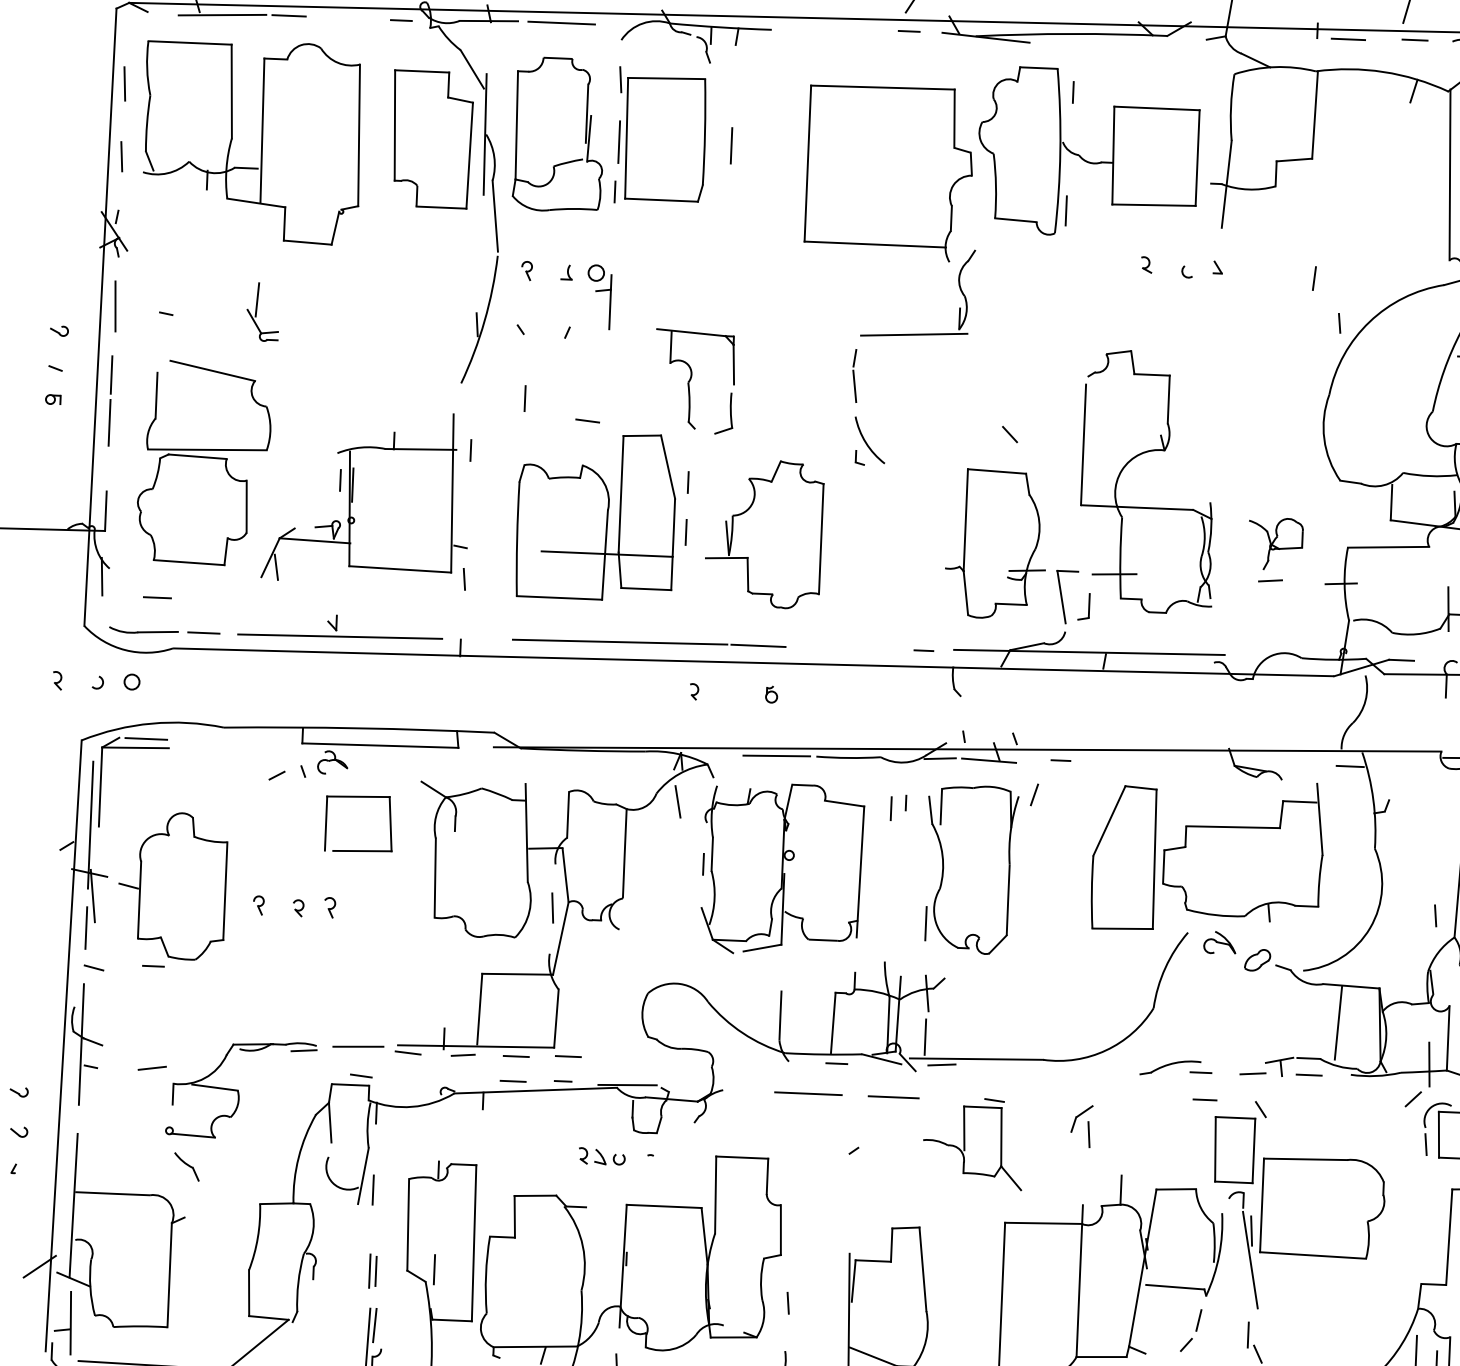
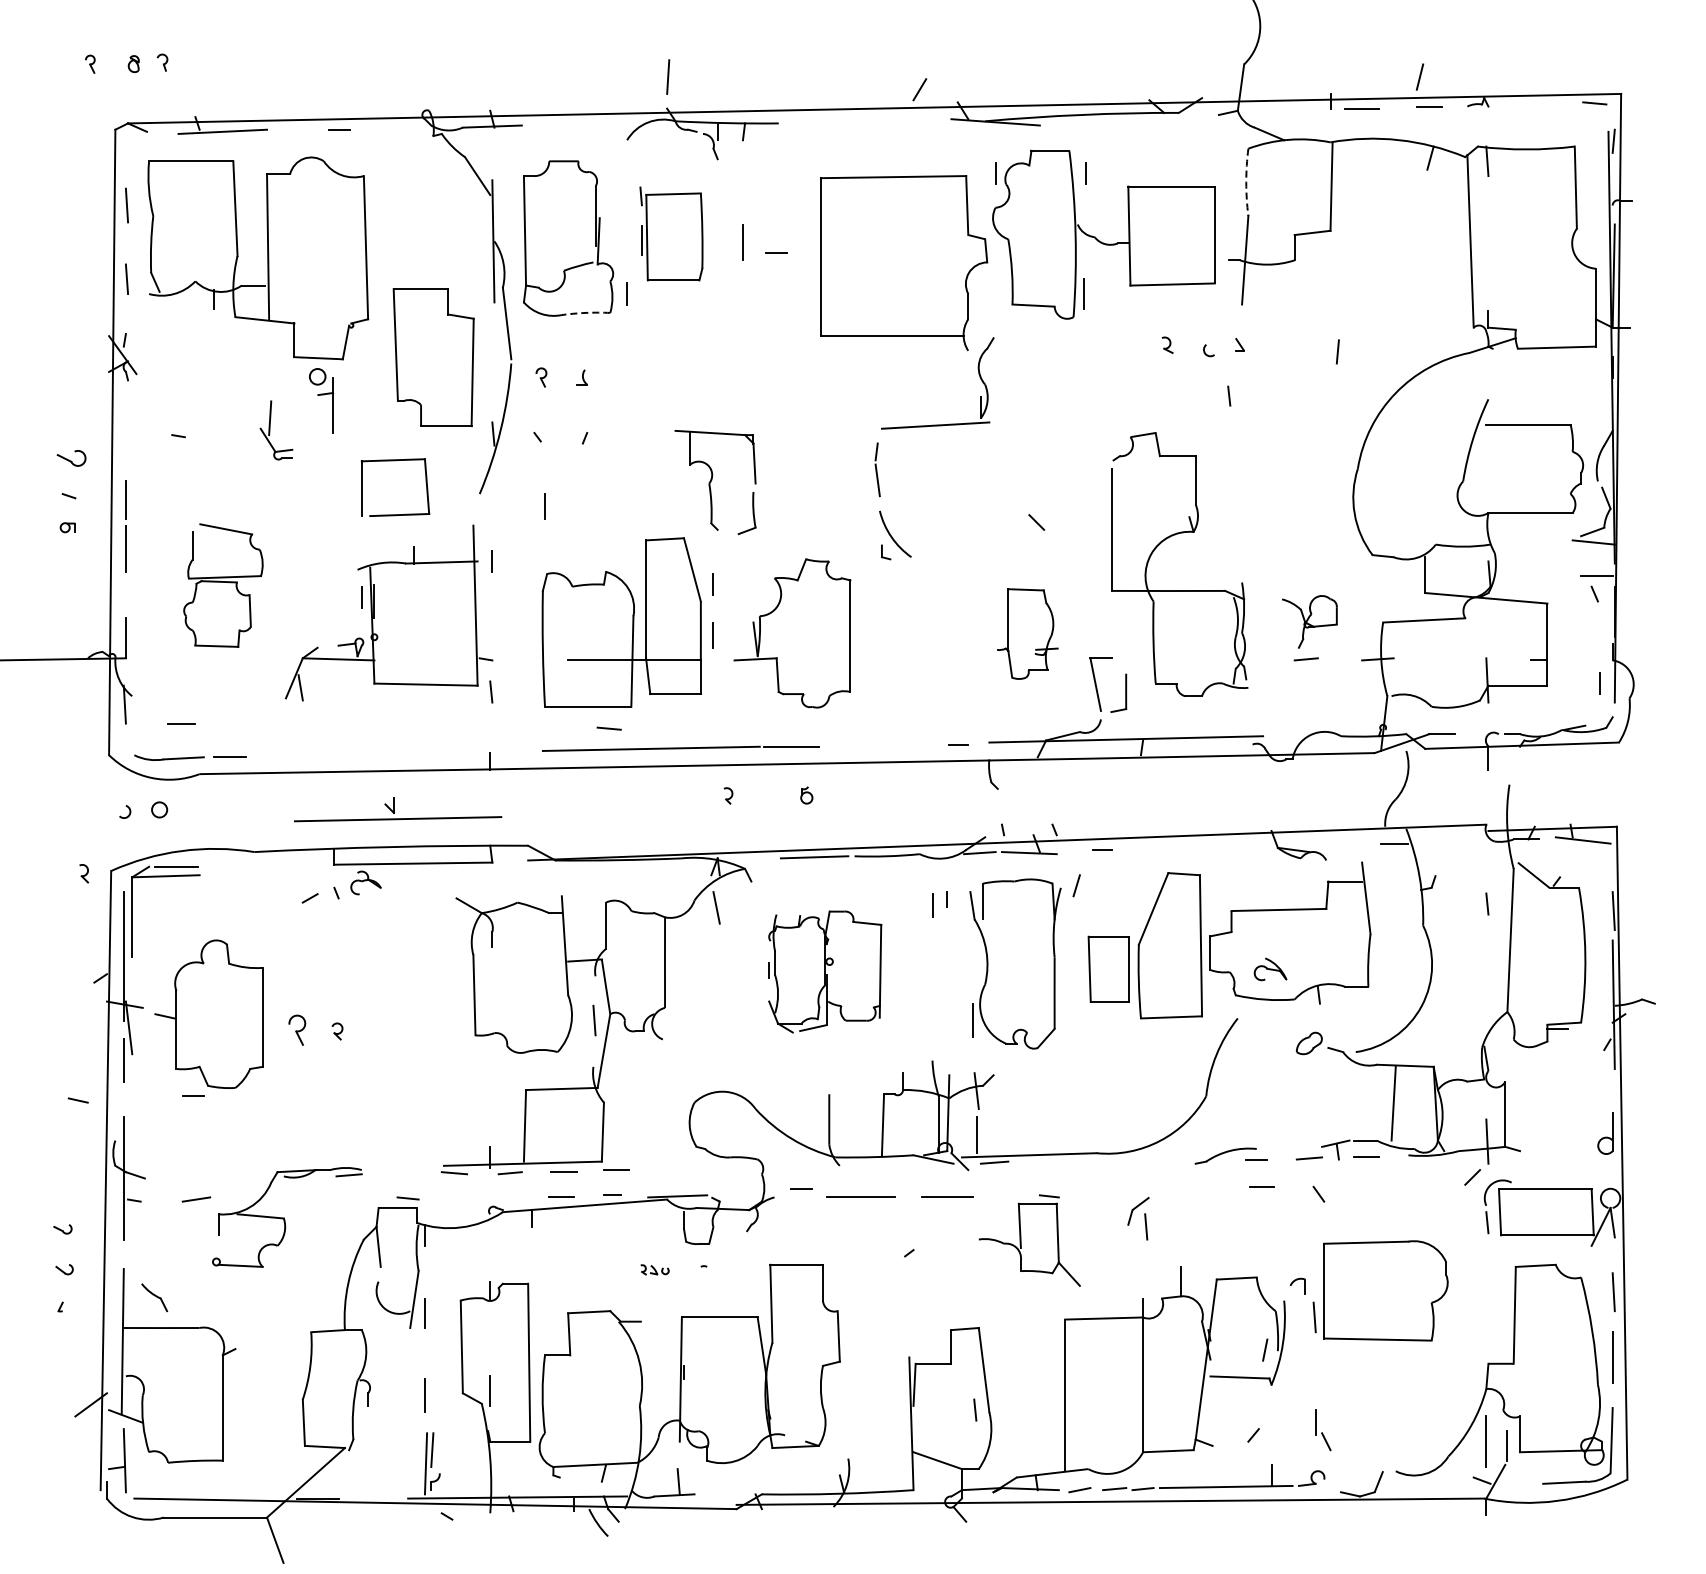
line: (289, 15) -> (290, 129), removed
line: (401, 20) -> (339, 129), moved
line: (561, 23) -> (565, 125), removed
line: (909, 30) -> (776, 252), moved
line: (983, 88) -> (995, 173), added
arc: (1231, 107) -> (1246, 182), solid -> dashed
part: (661, 134) -> (671, 233), size x0.7
part: (431, 139) -> (433, 357), moved
arc: (574, 208) -> (586, 312), solid -> dashed
part: (599, 296) -> (321, 400), moved
line: (115, 306) -> (126, 430), removed
line: (1339, 322) -> (1229, 395), moved
part: (58, 330) -> (70, 457), size x1.6
line: (587, 420) -> (608, 728), moved
part: (204, 463) -> (223, 585), size x0.6
part: (996, 543) -> (1027, 633), size x0.6
line: (1114, 574) -> (1148, 659), removed
part: (1083, 606) -> (1118, 693), size x1.4
part: (340, 627) -> (398, 809), moved
part: (57, 680) -> (84, 873), moved
part: (360, 798) -> (395, 461), moved
part: (782, 869) -> (825, 971), size x0.7
part: (258, 905) -> (296, 1030), size x1.6
part: (330, 907) -> (369, 1029), removed
line: (1435, 915) -> (1487, 903), moved
part: (1219, 942) -> (1270, 969), moved
line: (93, 967) -> (77, 1100), moved
line: (358, 1046) -> (403, 1168), removed
line: (837, 1063) -> (801, 1188), moved
part: (1234, 1149) -> (1108, 968), moved
part: (601, 1156) -> (654, 1269), size x0.6
part: (186, 1166) -> (154, 1297), moved
line: (1250, 1259) -> (1314, 1346), removed
line: (376, 1271) -> (431, 1395), removed
line: (788, 1302) -> (975, 1409), moved
line: (1199, 1319) -> (1265, 1349), moved

